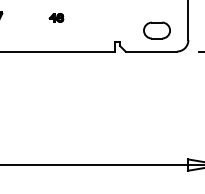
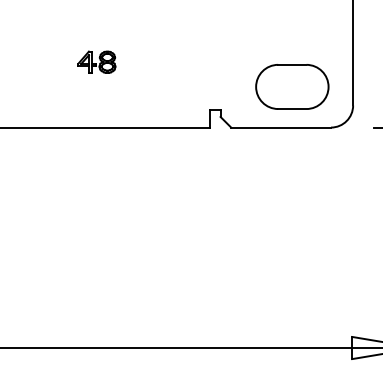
part: (56, 17) -> (97, 61), size x1.43
part: (156, 30) -> (291, 86), size x1.43

